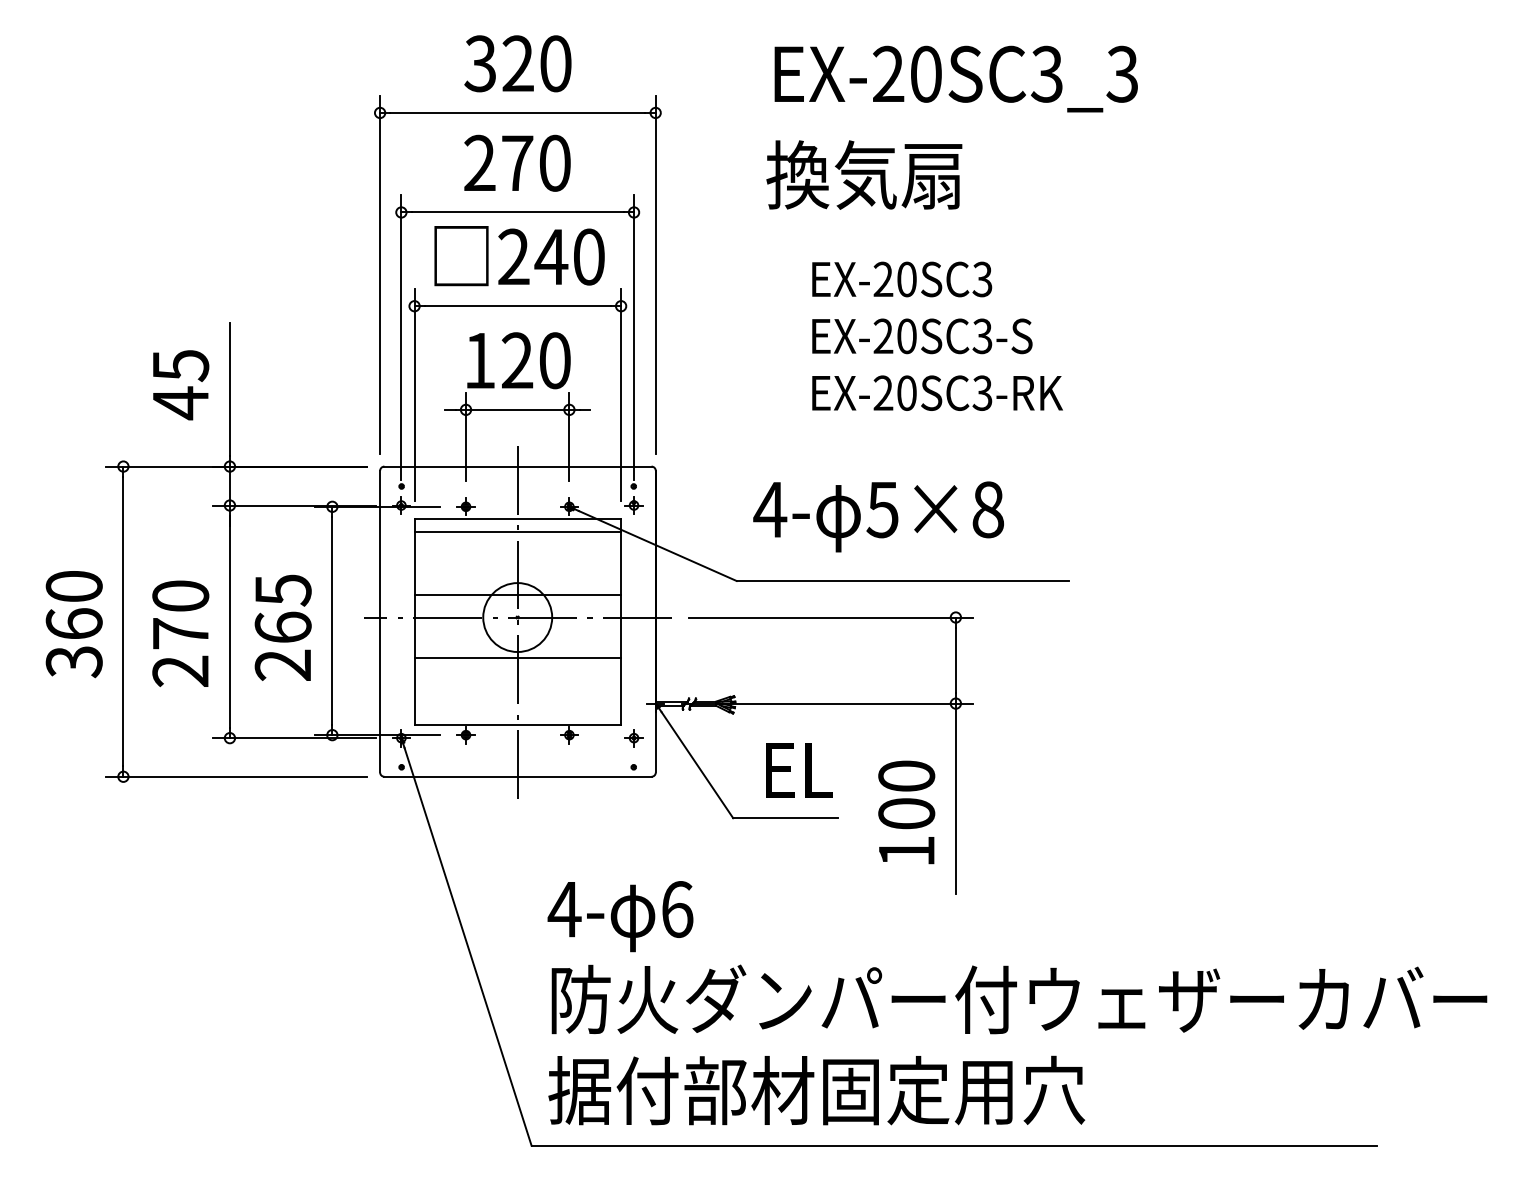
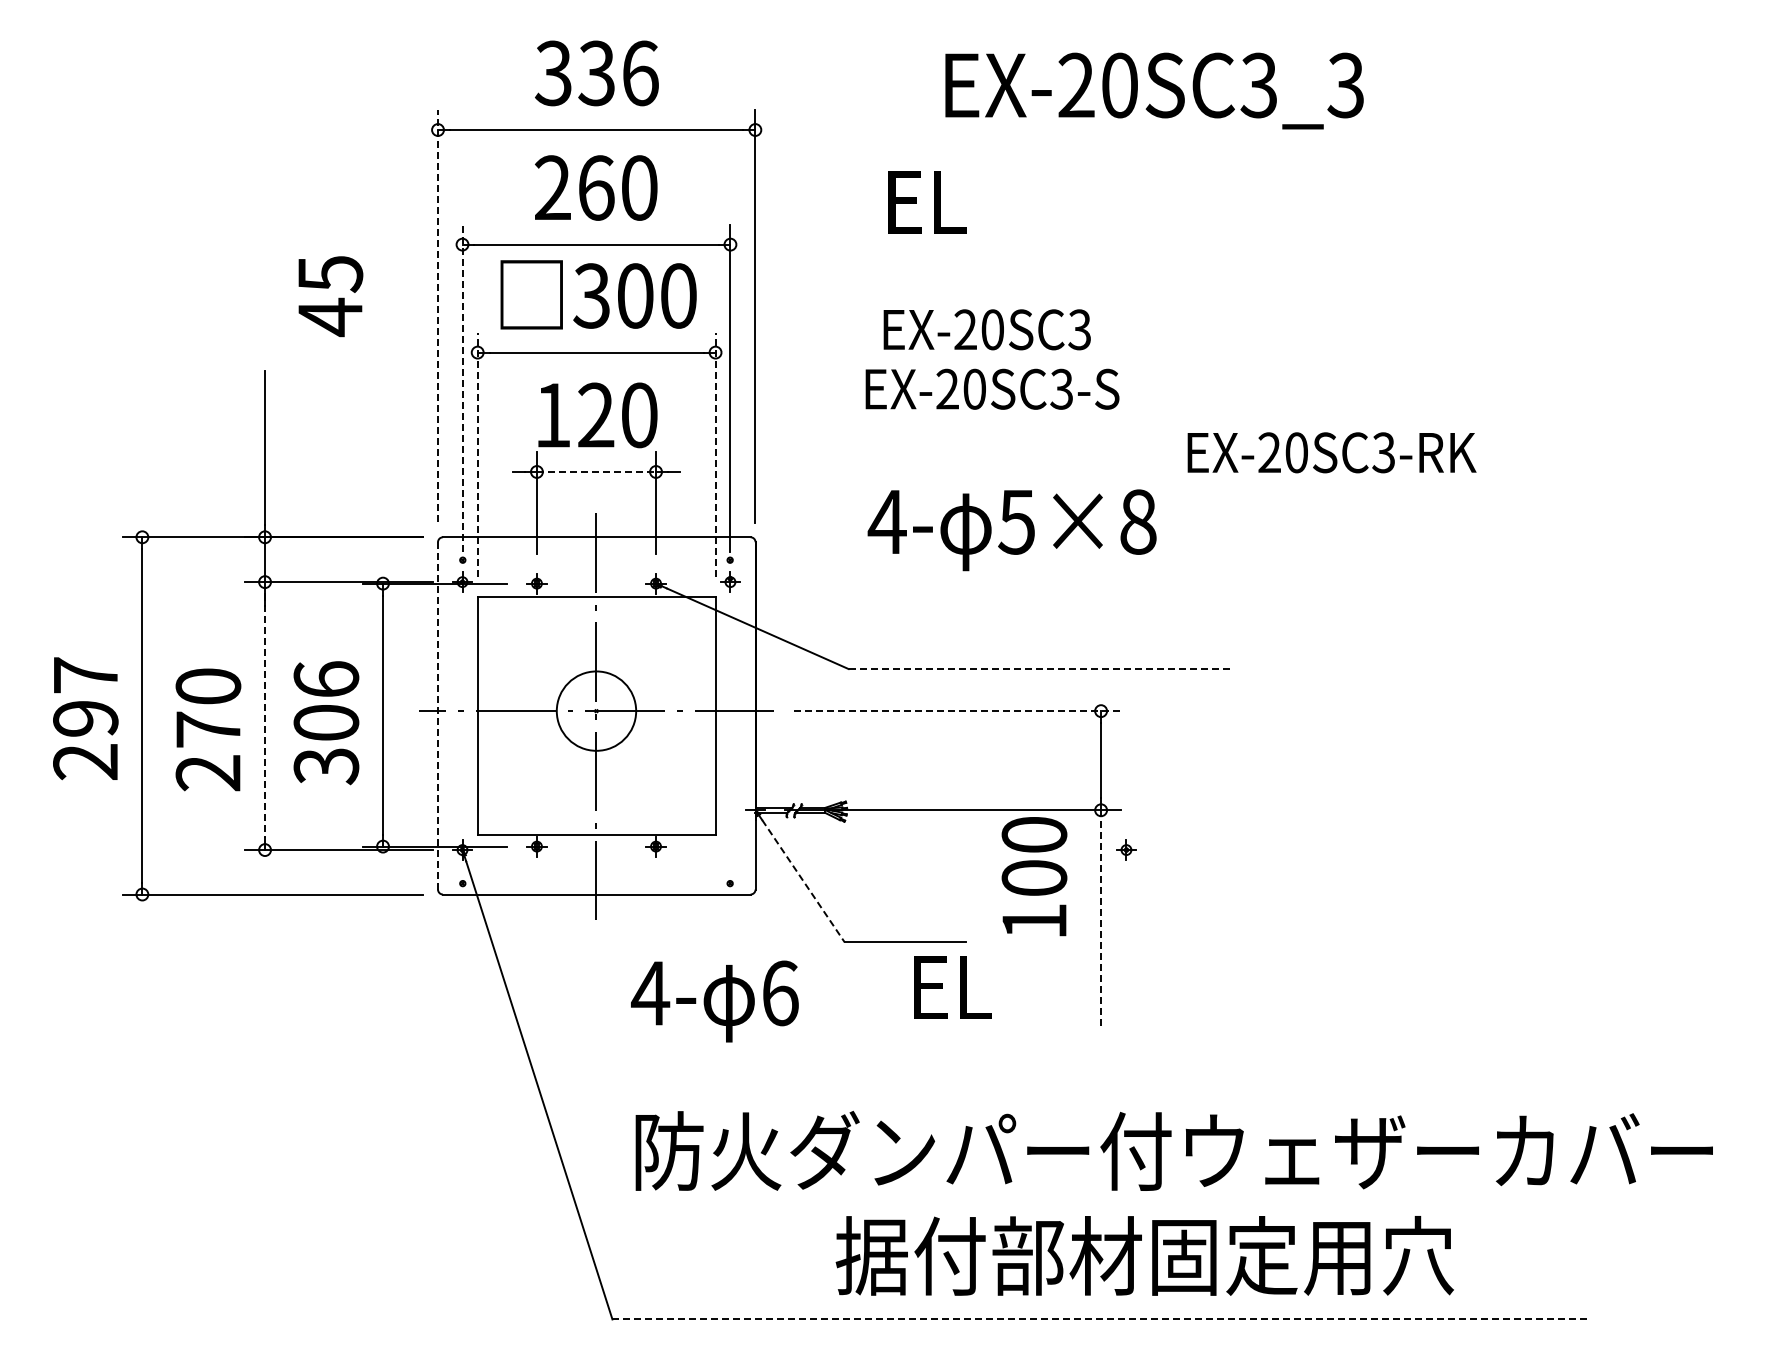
text: (536, 63) -> (618, 73), 320 -> 336
text: (956, 78) -> (1154, 90), moved
text: (517, 162) -> (596, 187), 270 -> 260
text: (864, 175) -> (995, 201), 換気扇 -> EL
text: (532, 256) -> (613, 295), 240 -> 300
line: (380, 274) -> (438, 315), solid -> dashed
text: (901, 279) -> (986, 329), moved
text: (922, 335) -> (992, 388), moved
line: (401, 337) -> (462, 388), solid -> dashed
text: (180, 385) -> (330, 296), moved
text: (937, 392) -> (1331, 452), moved
line: (414, 394) -> (477, 454), solid -> dashed
line: (621, 394) -> (715, 454), solid -> dashed
line: (517, 409) -> (596, 471), solid -> dashed
text: (878, 517) -> (1011, 530), moved
line: (517, 532) -> (596, 613), removed
line: (903, 581) -> (1040, 669), solid -> dashed
line: (517, 595) -> (596, 685), removed
line: (831, 617) -> (957, 711), solid -> dashed
line: (380, 621) -> (438, 715), solid -> dashed
line: (230, 622) -> (265, 716), solid -> dashed
text: (74, 623) -> (85, 718), 360 -> 297
text: (283, 628) -> (326, 723), 265 -> 306
line: (517, 657) -> (596, 757), removed
part: (634, 737) -> (1126, 849), moved
line: (697, 765) -> (803, 881), solid -> dashed
text: (799, 770) -> (952, 987), moved
line: (956, 799) -> (1101, 920), solid -> dashed
text: (906, 812) -> (1034, 876), moved
text: (620, 916) -> (714, 1001), moved
text: (816, 1090) -> (1144, 1255), moved
line: (955, 1145) -> (1100, 1319), solid -> dashed

